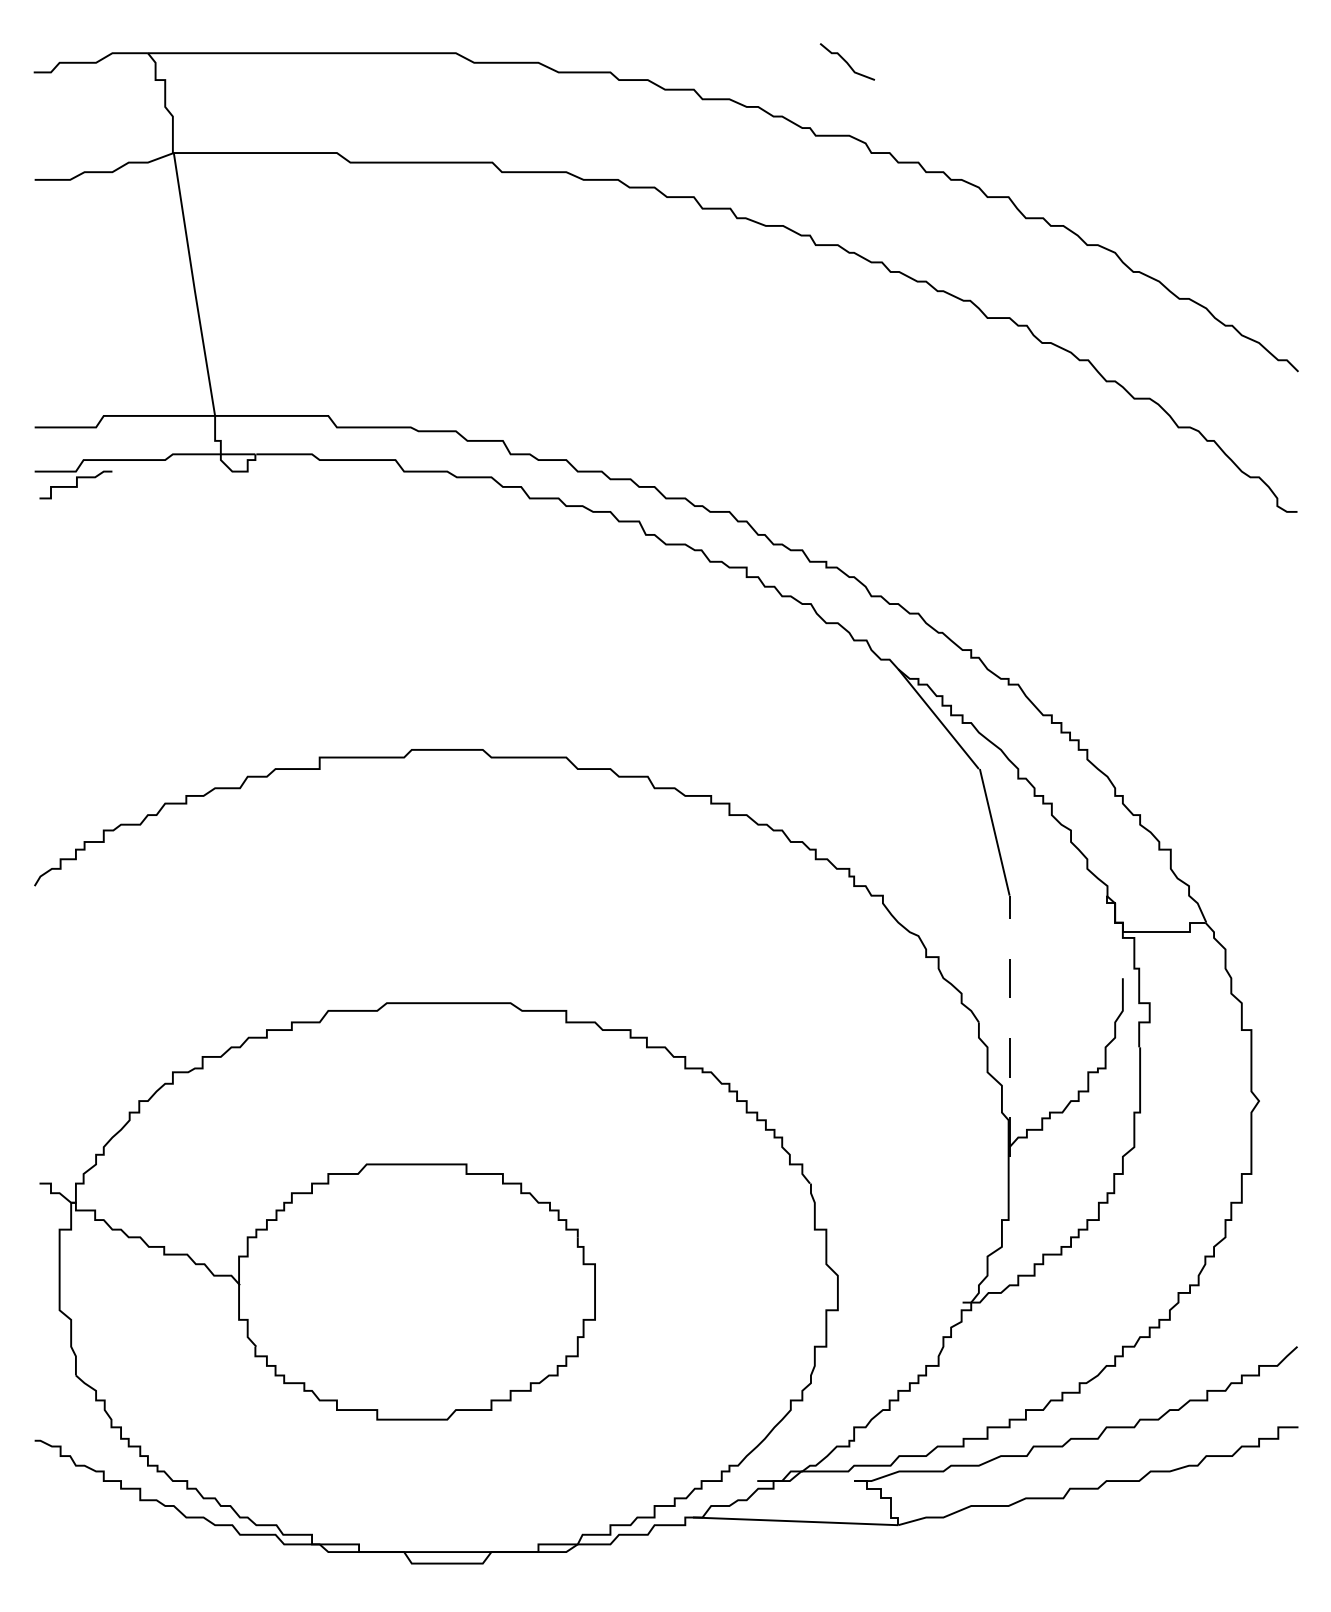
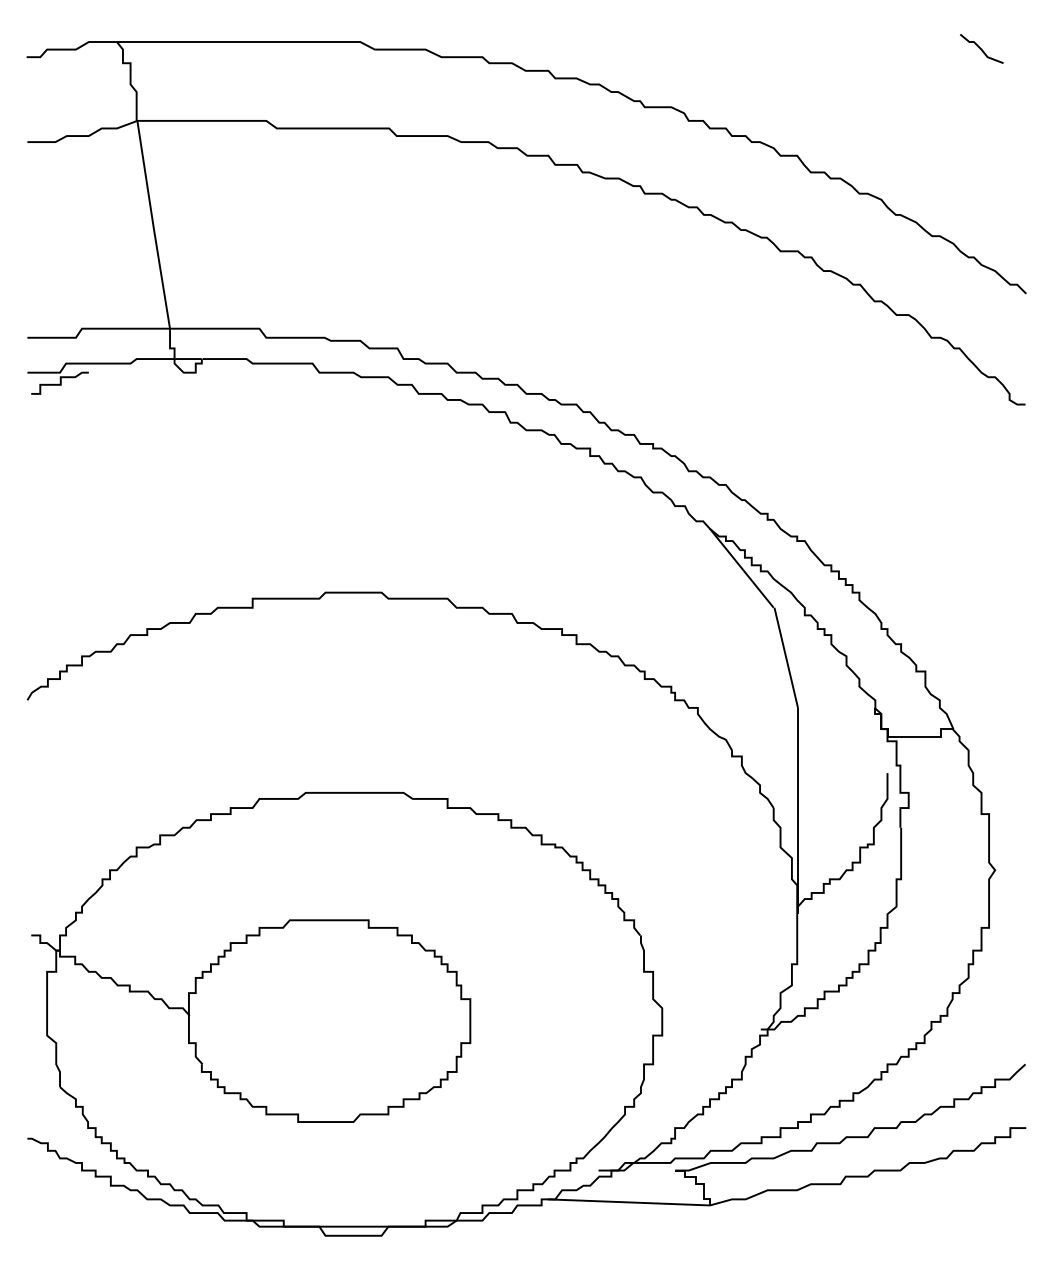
curve: (847, 61) -> (981, 48), moved
line: (1010, 1025) -> (798, 810), dashed -> solid

